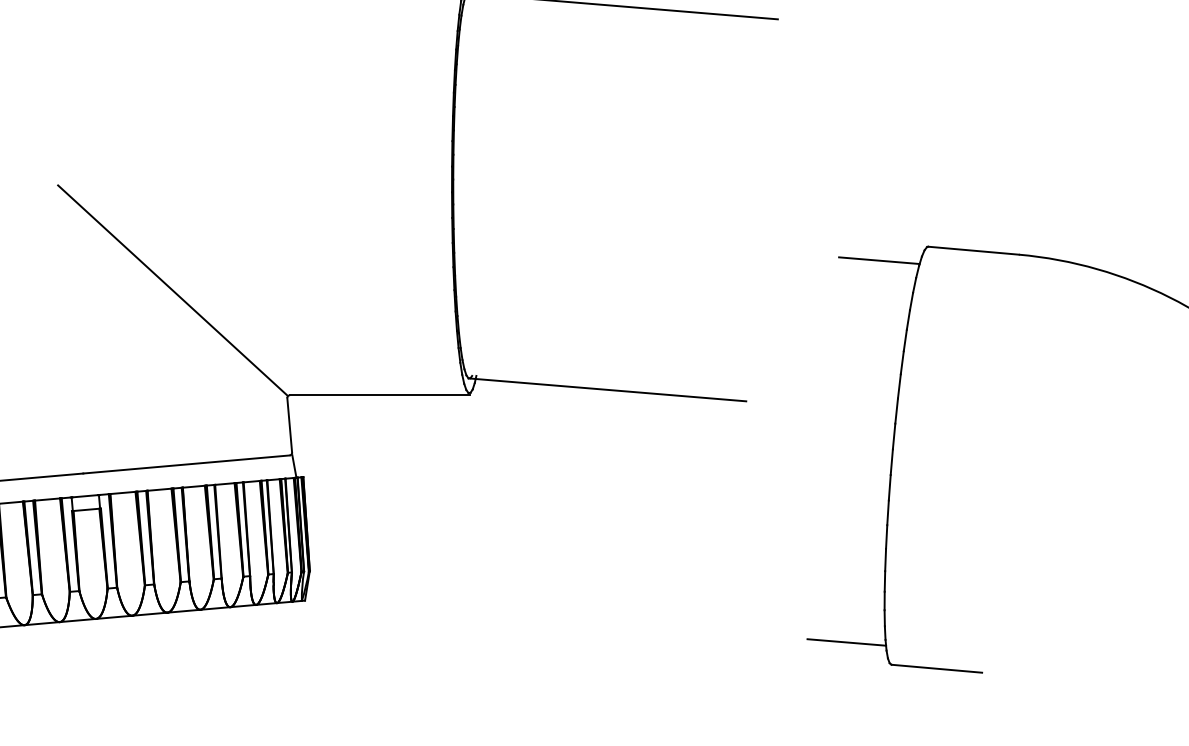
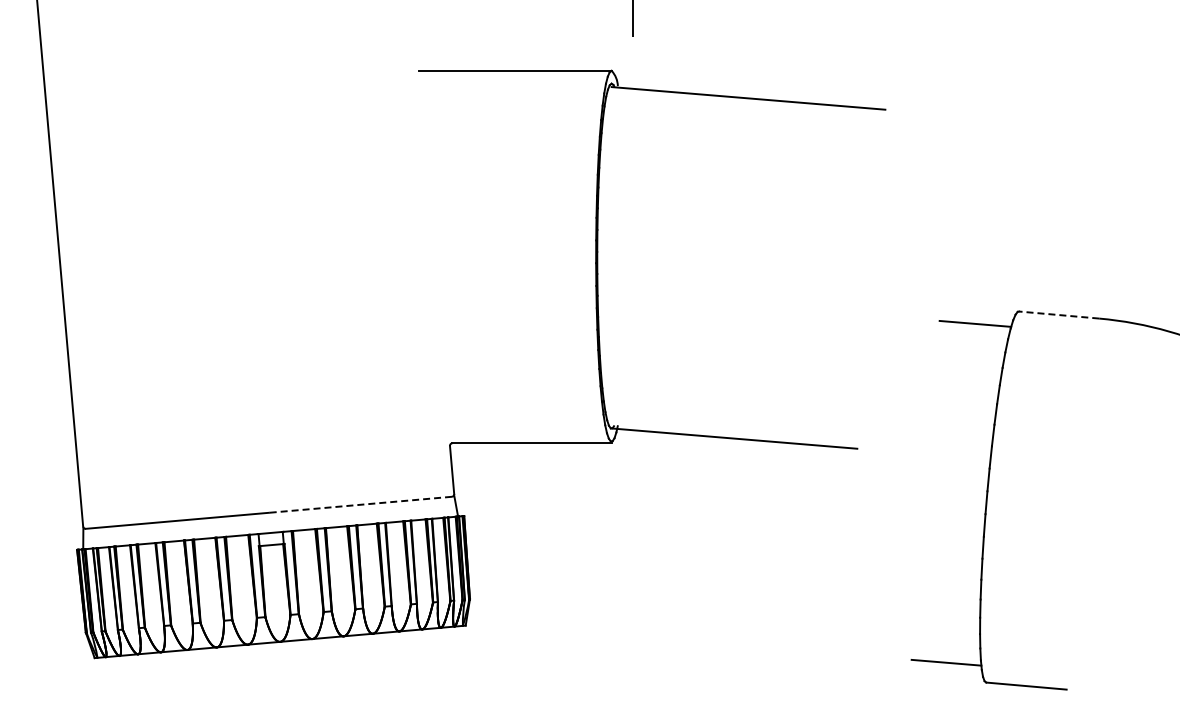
line: (972, 251) -> (1058, 315), solid -> dashed
line: (171, 290) -> (347, 350), removed
line: (186, 464) -> (360, 504), solid -> dashed

